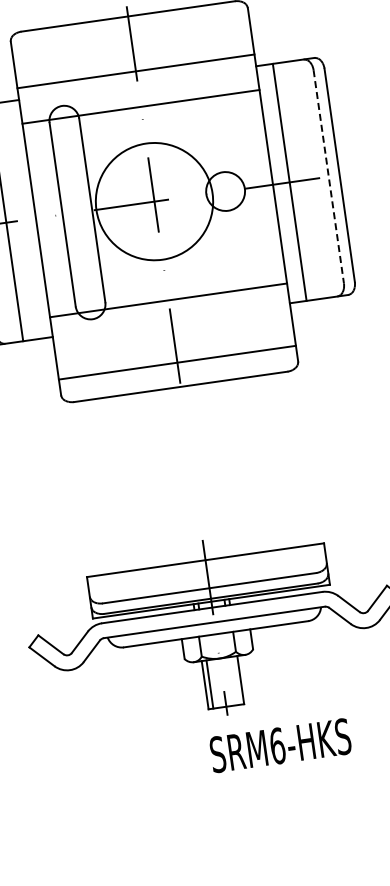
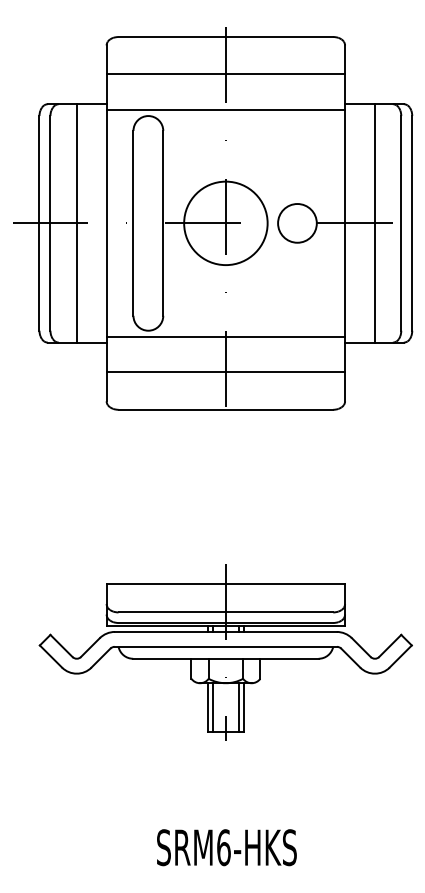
line: (135, 71) -> (225, 74), moved
line: (140, 107) -> (225, 110), moved
line: (329, 176) -> (401, 223), dashed -> solid
line: (289, 182) -> (374, 223), moved
circle: (154, 201) -> (225, 223), size x0.71
line: (168, 300) -> (225, 336), moved
line: (177, 362) -> (225, 372), moved
line: (236, 680) -> (239, 707), added
text: (280, 745) -> (226, 847), moved

